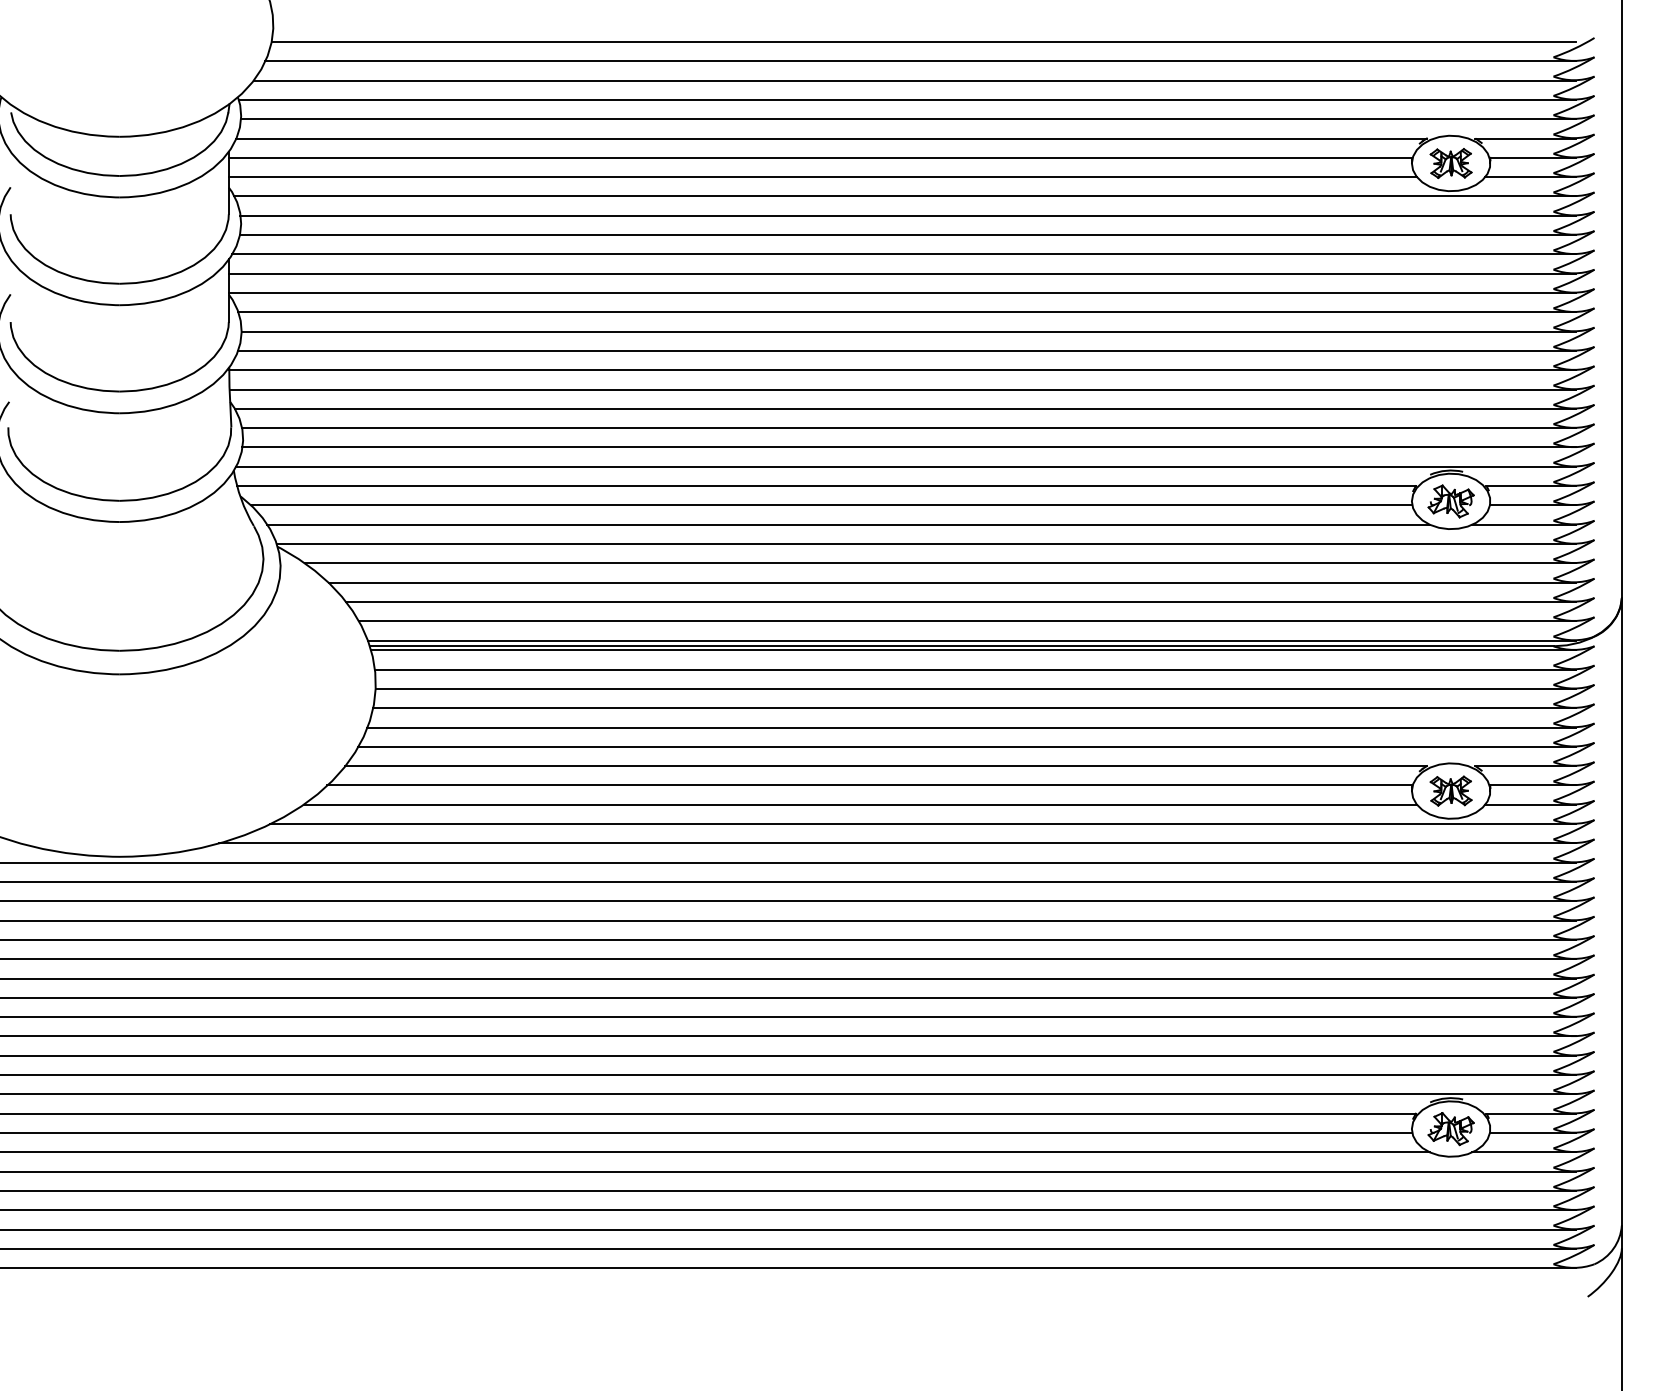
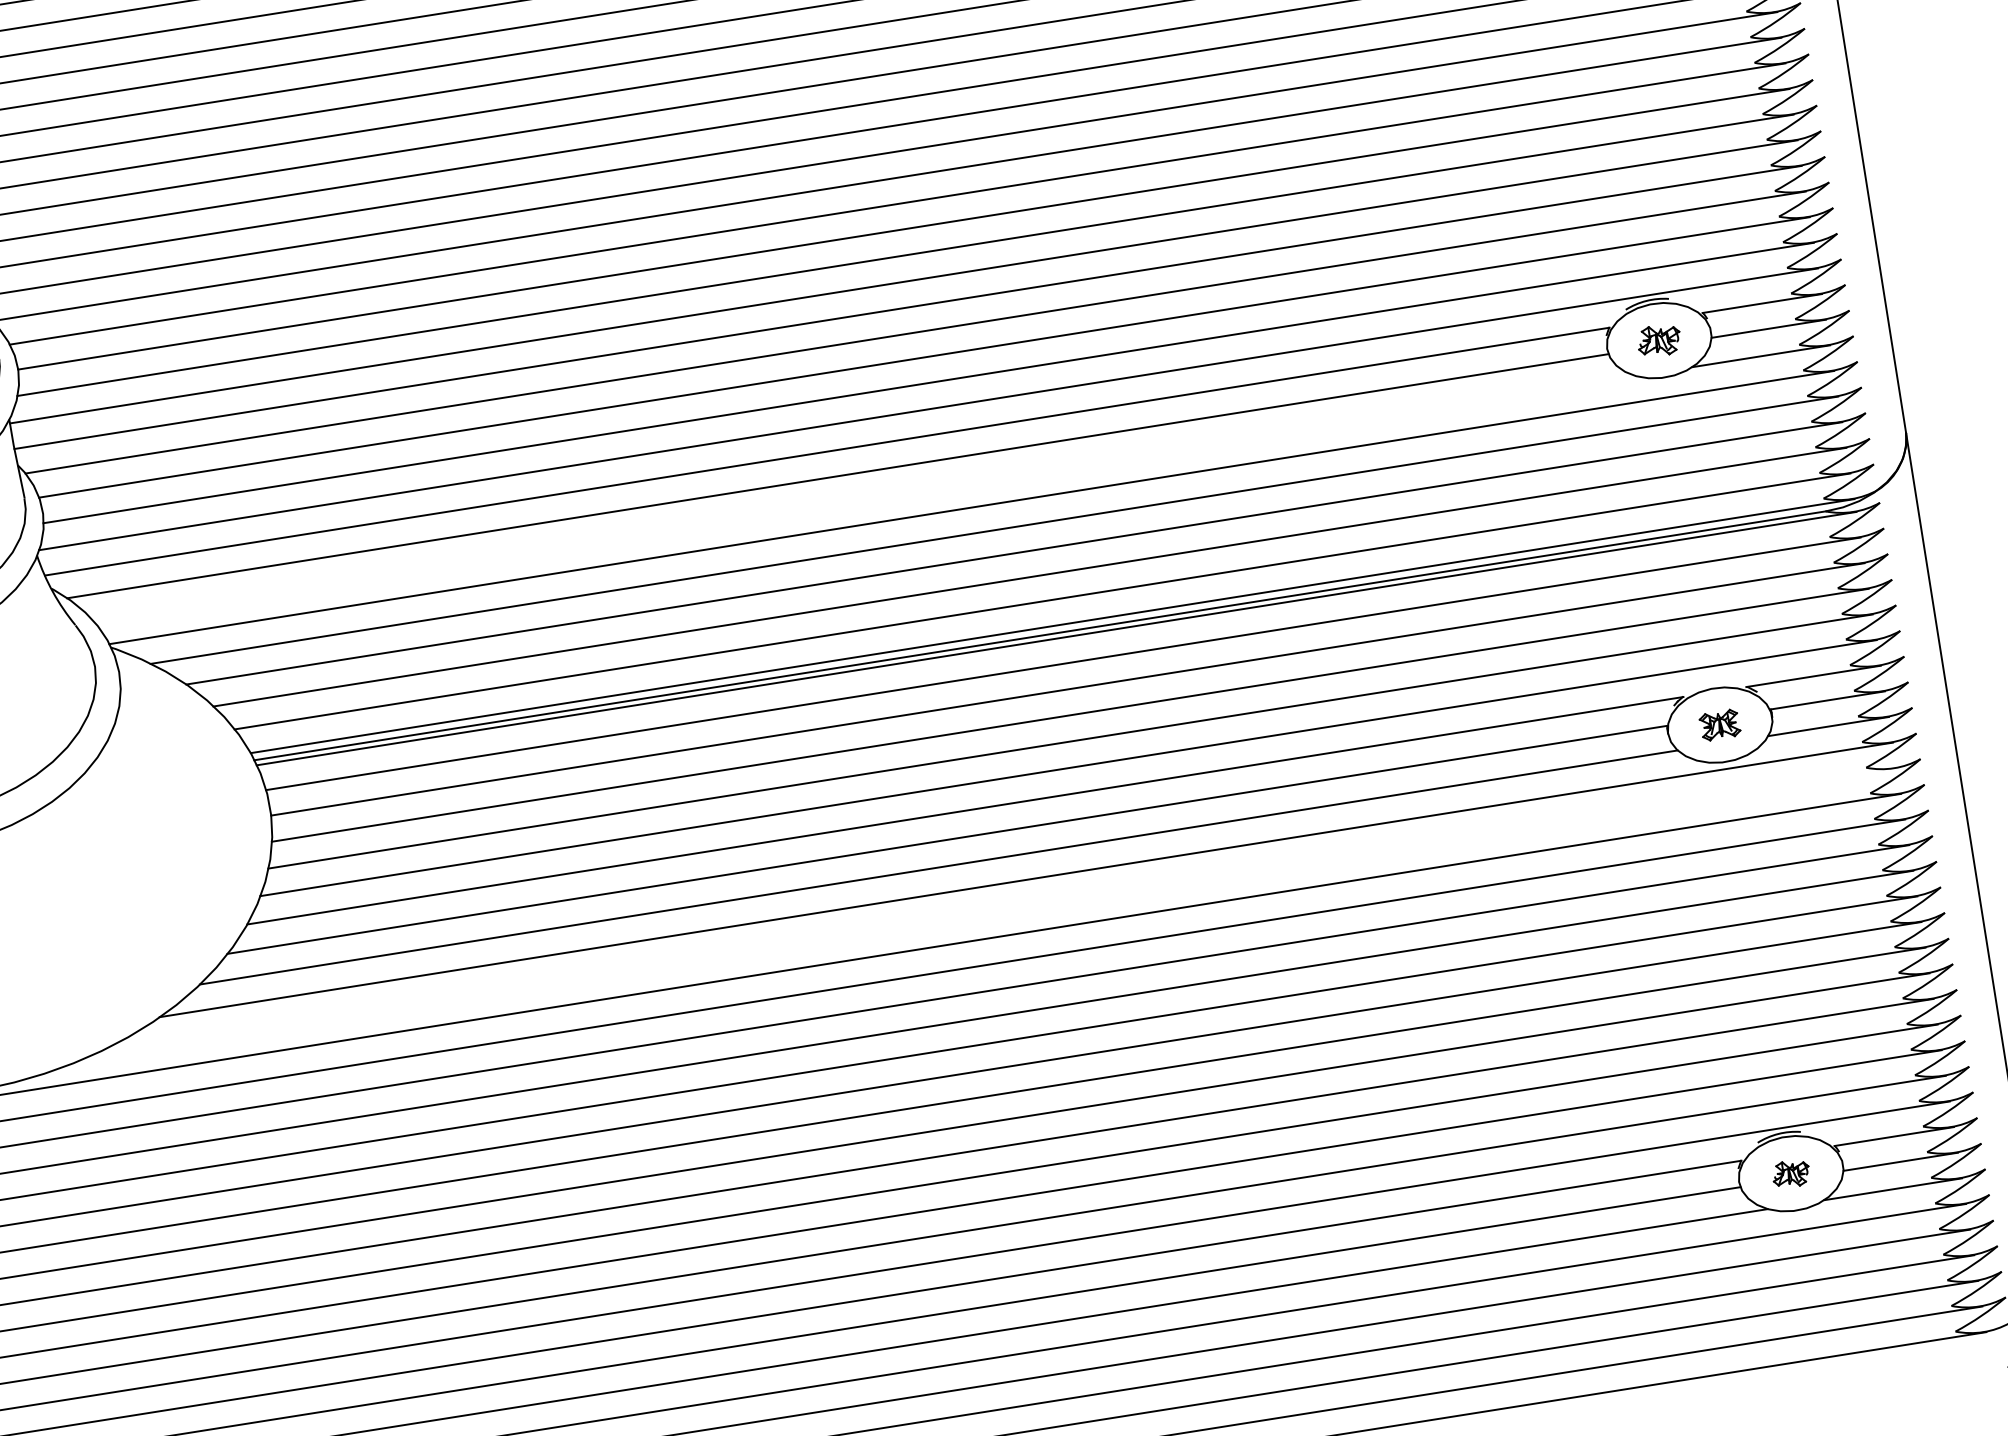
part: (1450, 501) -> (1658, 340), size x0.7
line: (848, 524) -> (864, 498), removed
part: (1450, 790) -> (1719, 724), size x0.7
line: (897, 843) -> (996, 911), removed
part: (1450, 1129) -> (1790, 1174), size x0.6

